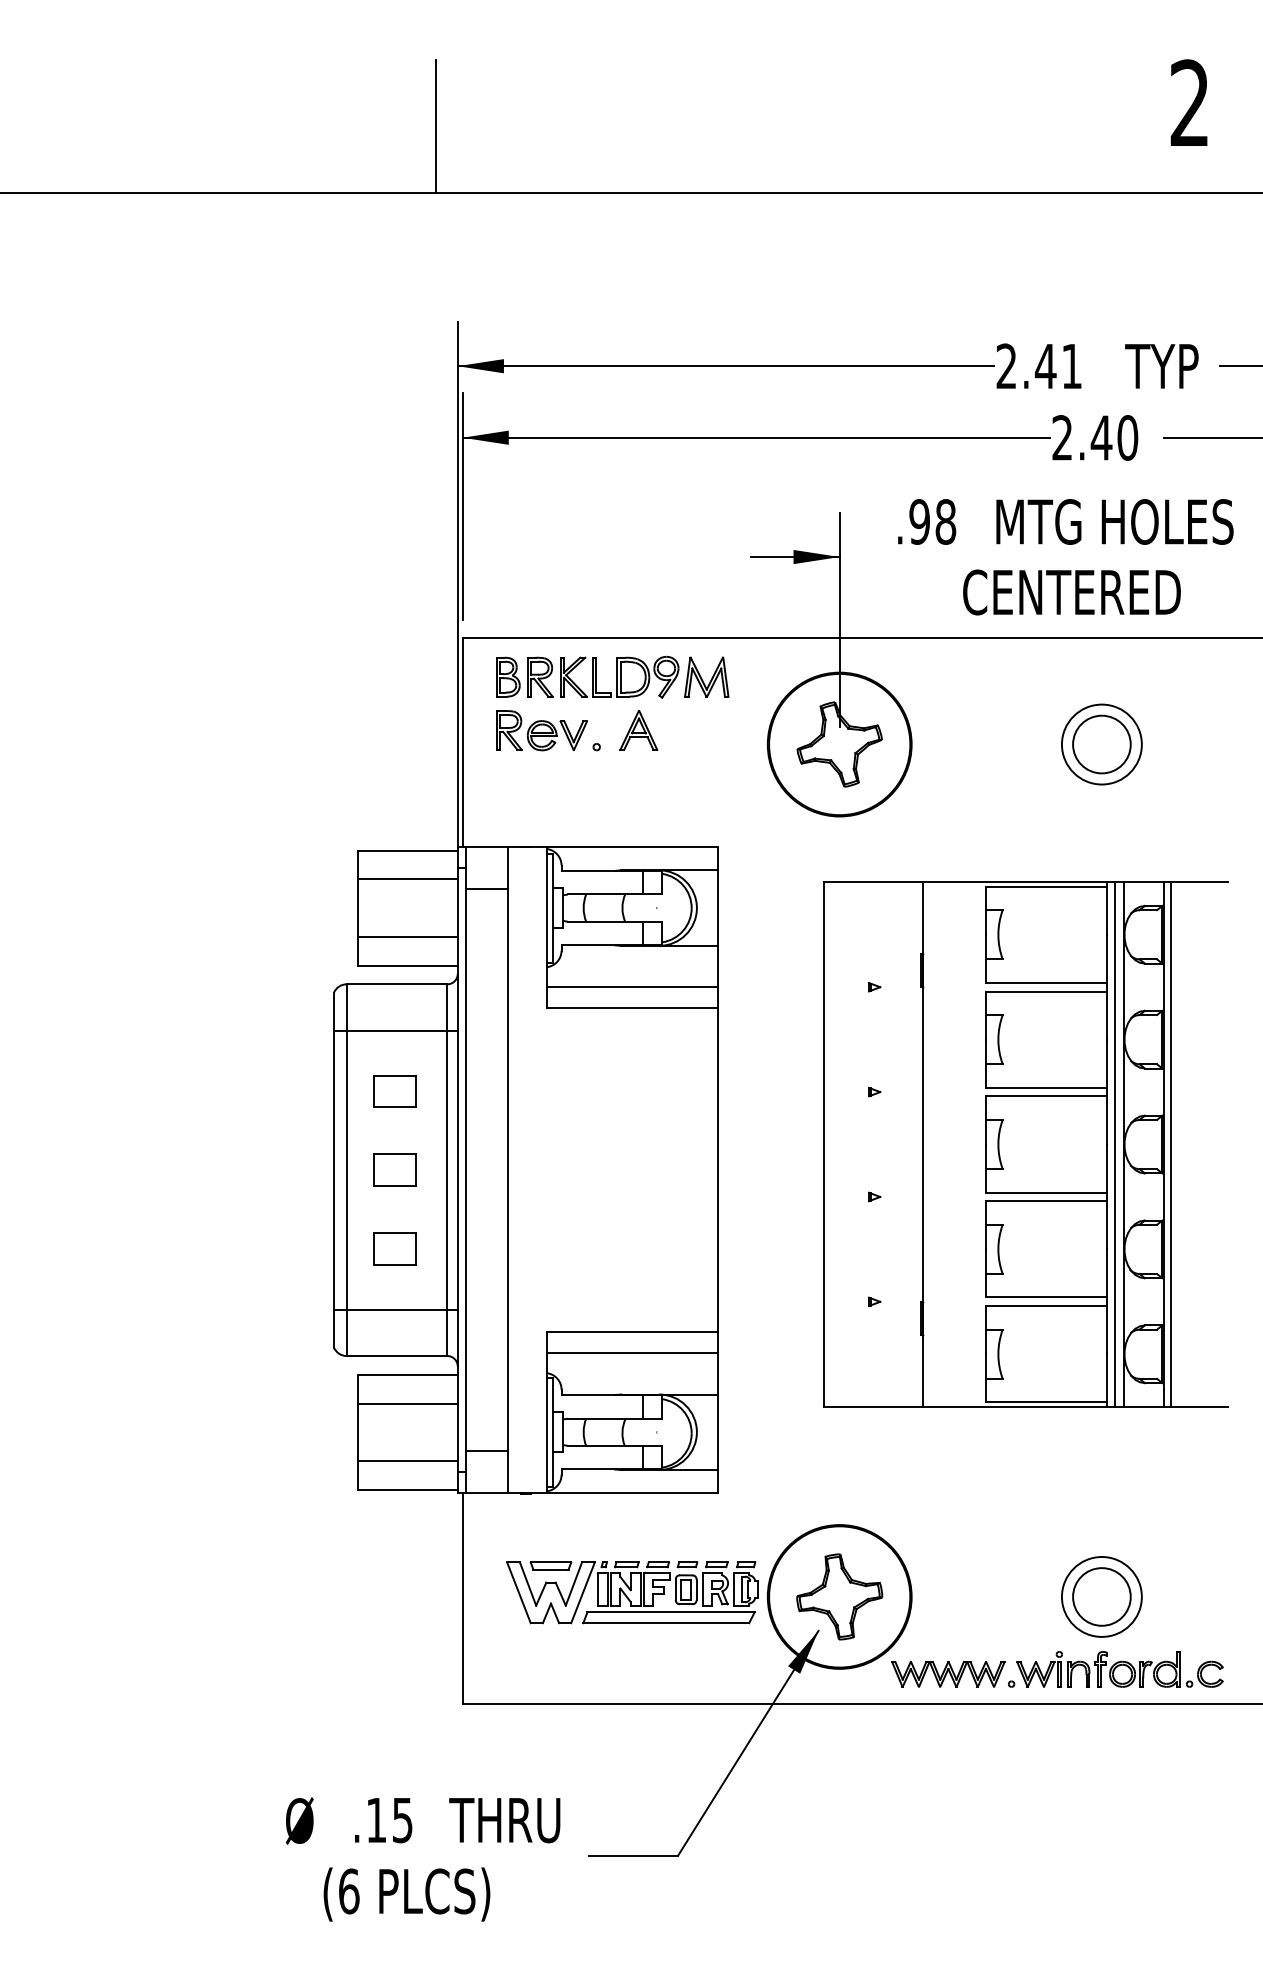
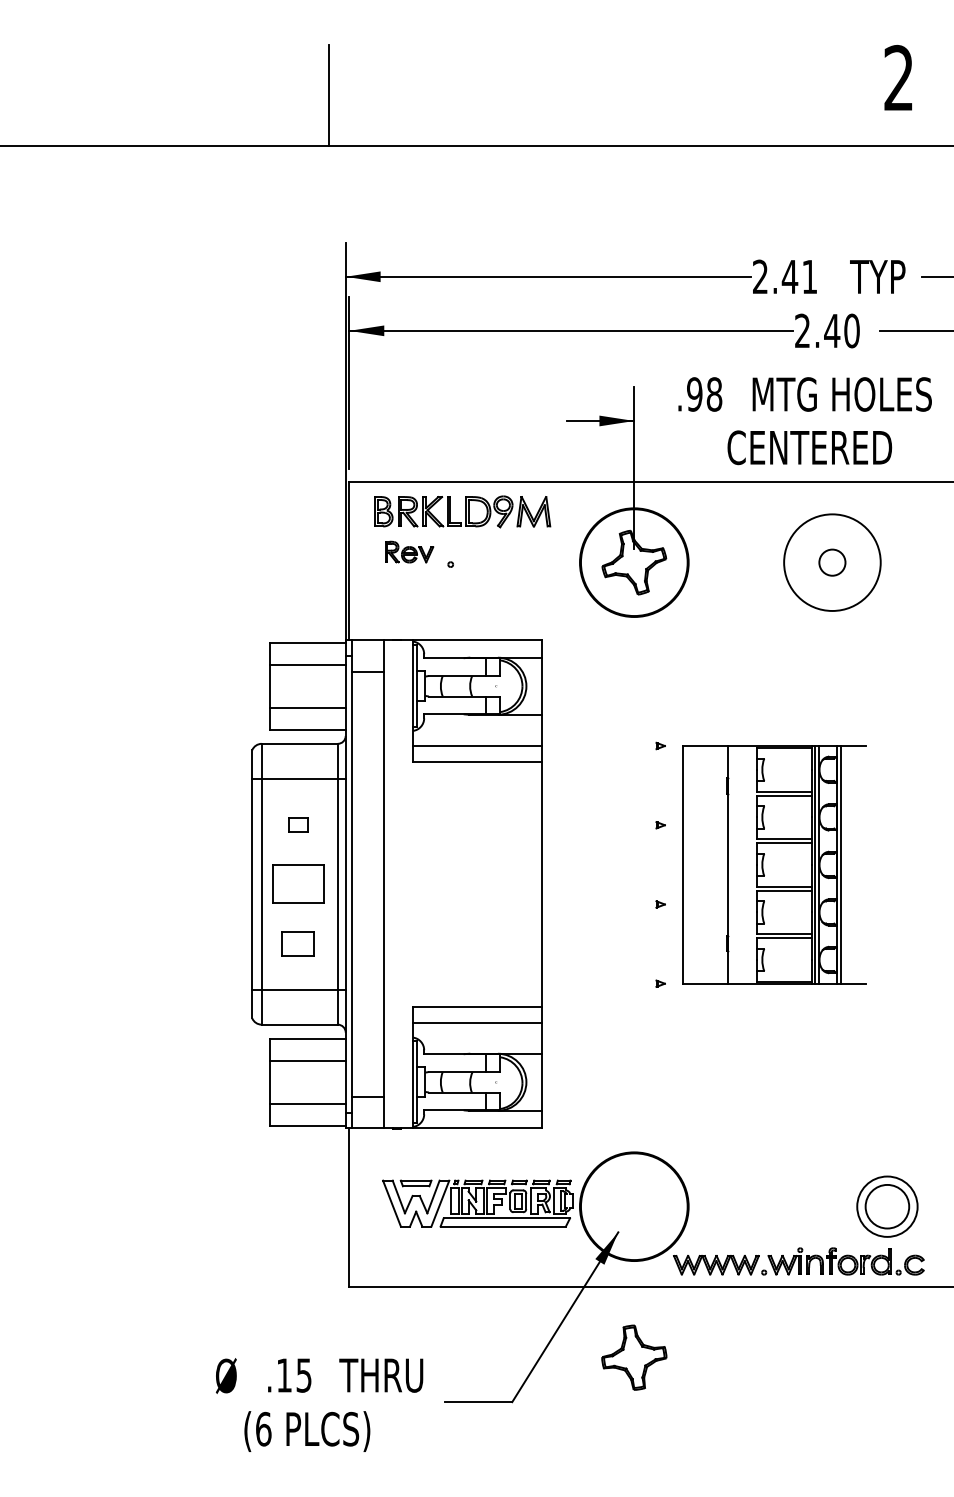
part: (542, 729) -> (409, 551), size x0.7
part: (638, 729) -> (482, 551), removed
circle: (1102, 744) -> (832, 562), size x0.6
circle: (1102, 744) -> (832, 562), size x1.6
part: (393, 1091) -> (297, 824), size x0.6
part: (1025, 1144) -> (774, 864), size x0.6
part: (393, 1169) -> (297, 883), size x1.6
part: (839, 1596) -> (634, 1357), moved
part: (1102, 1596) -> (887, 1206), moved

